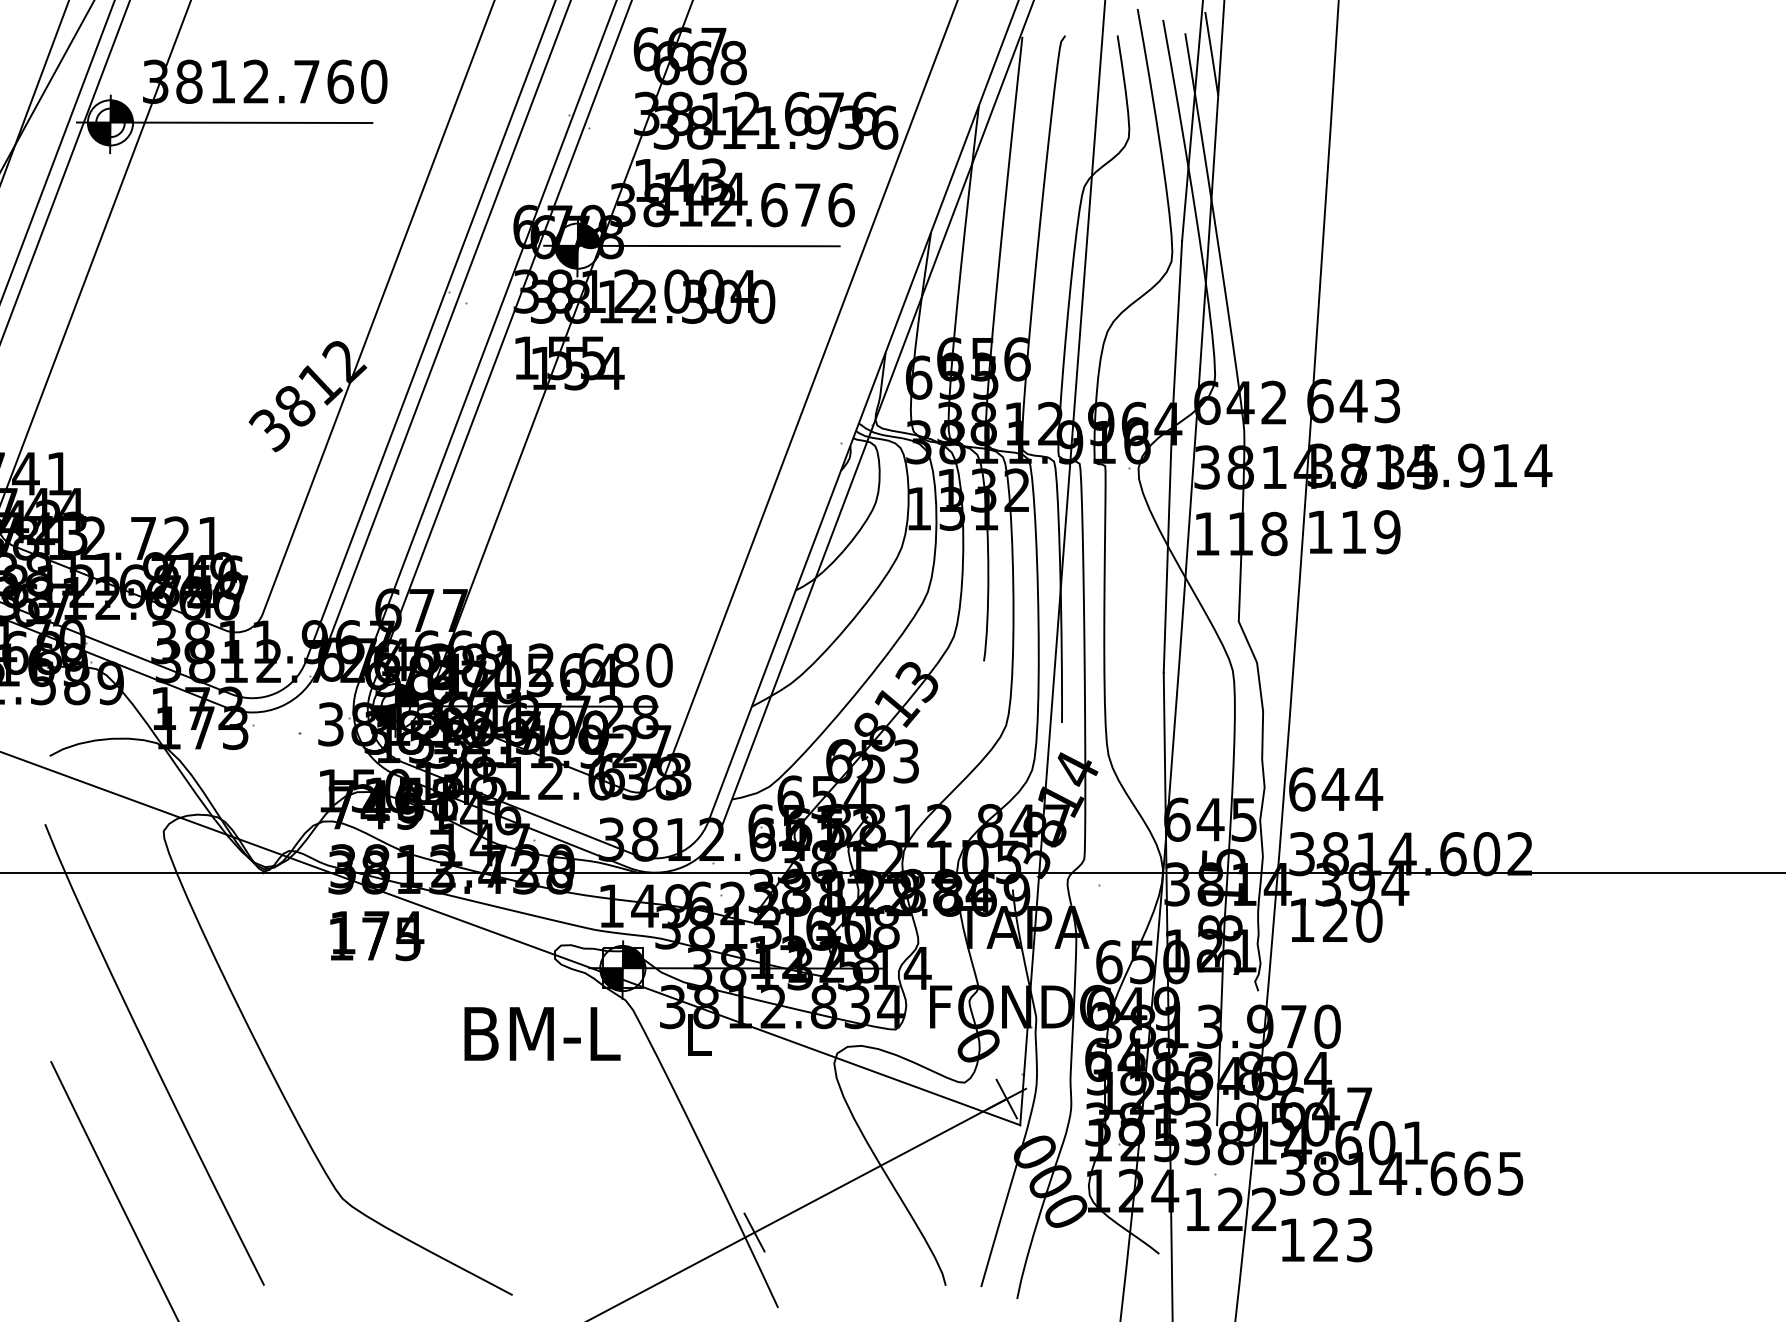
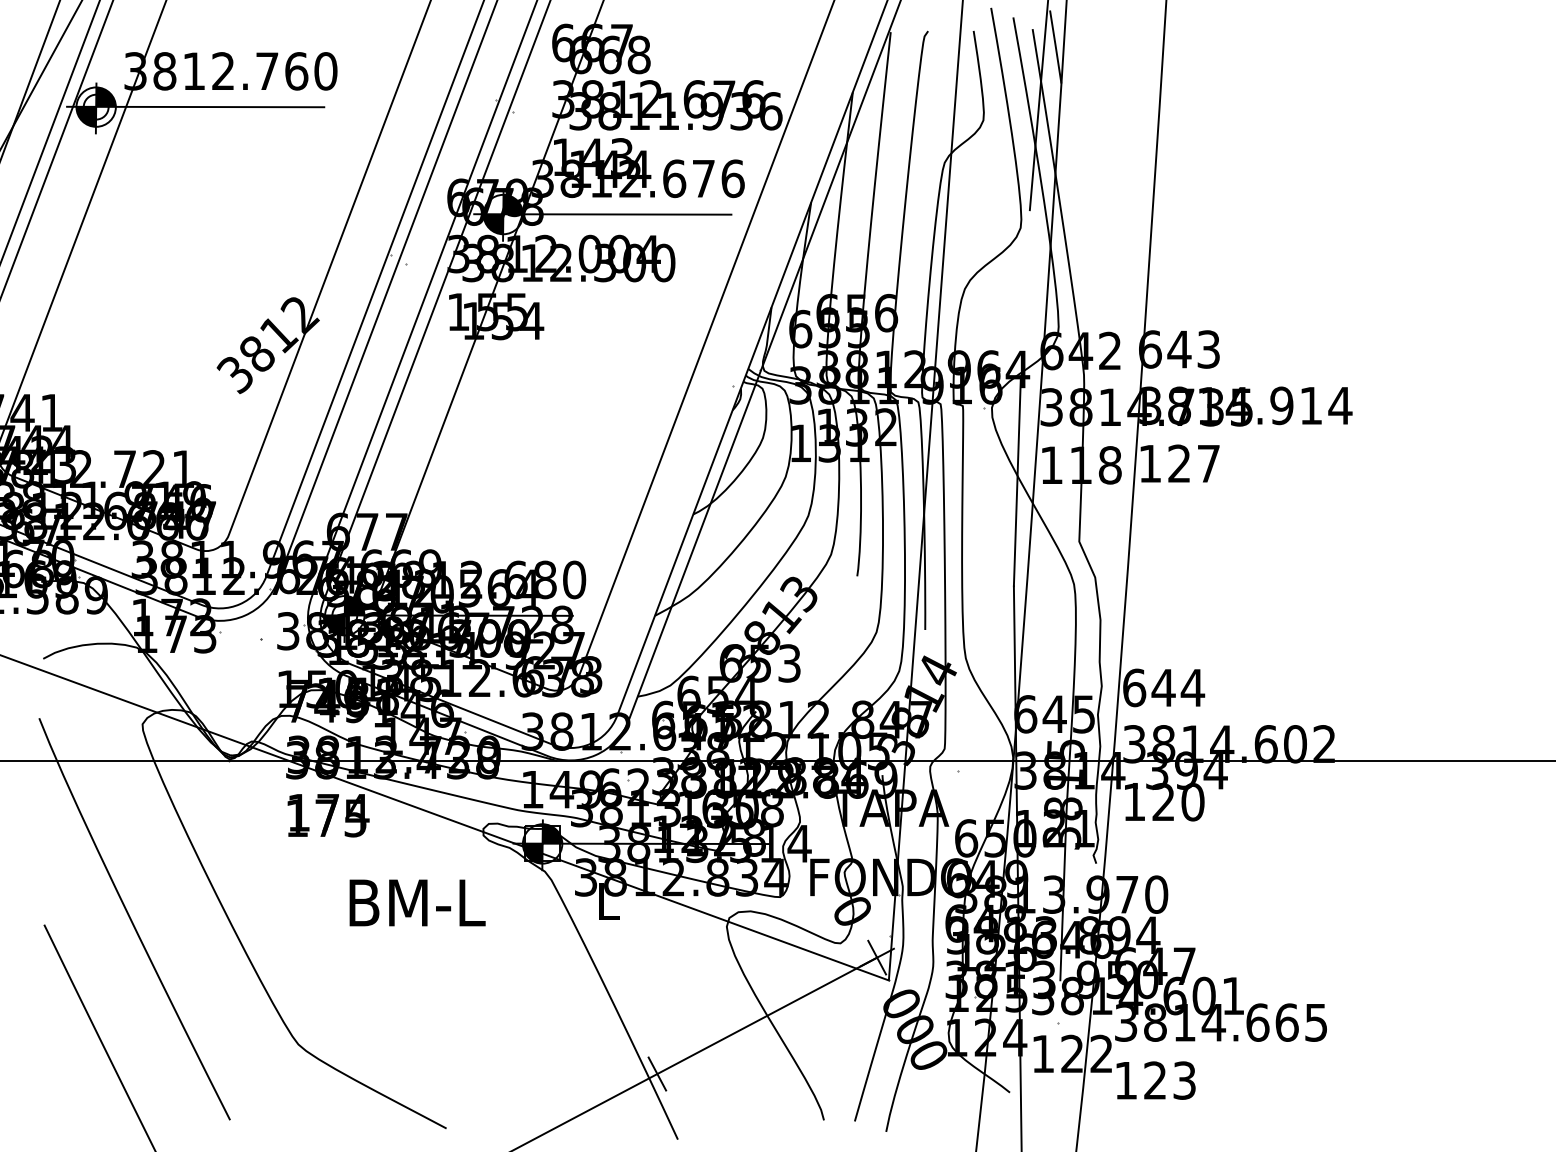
line: (1175, 336) -> (1024, 293), removed
text: (1371, 531) -> (1194, 463), 119 -> 127
text: (542, 1033) -> (417, 902), moved

